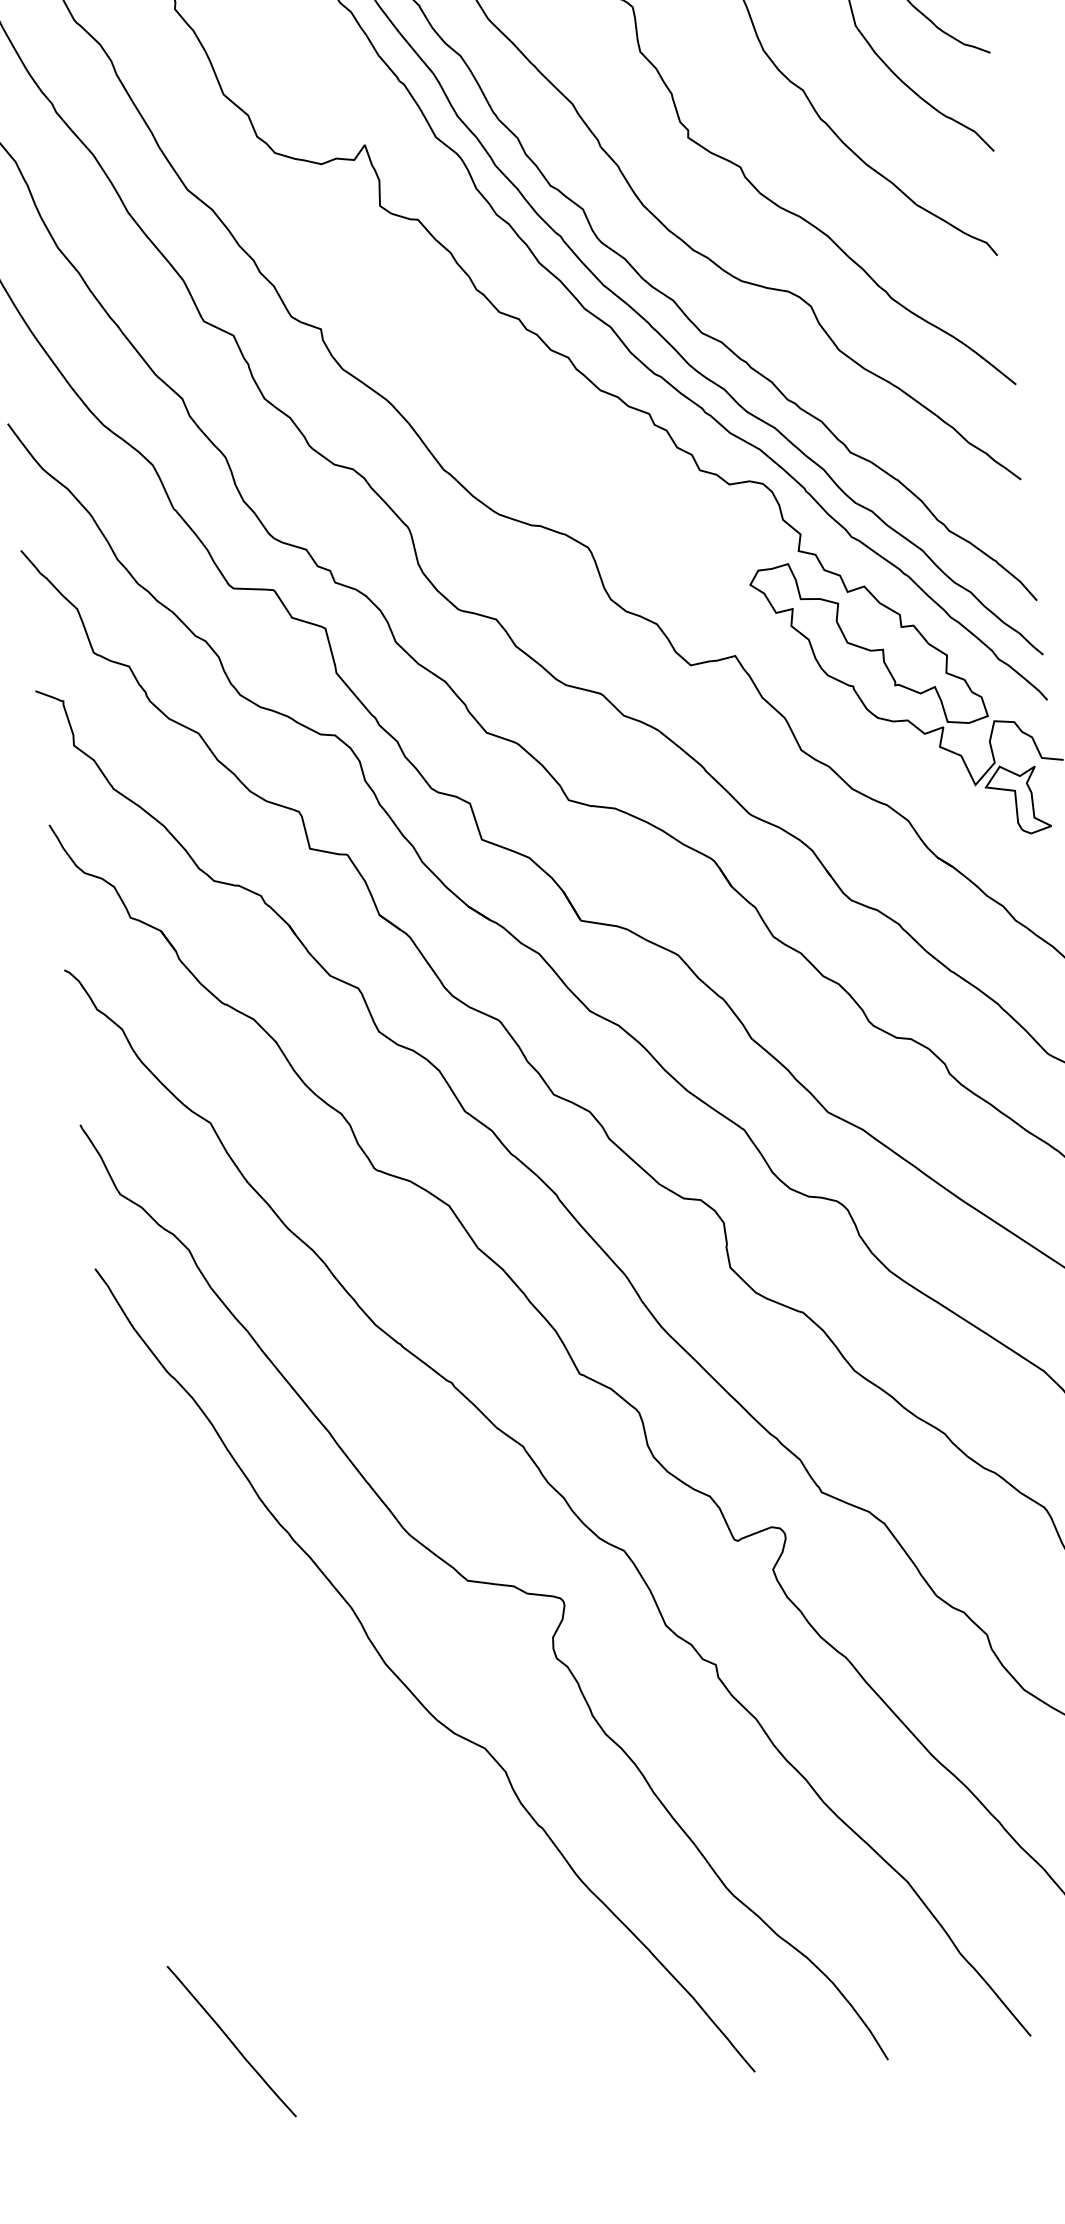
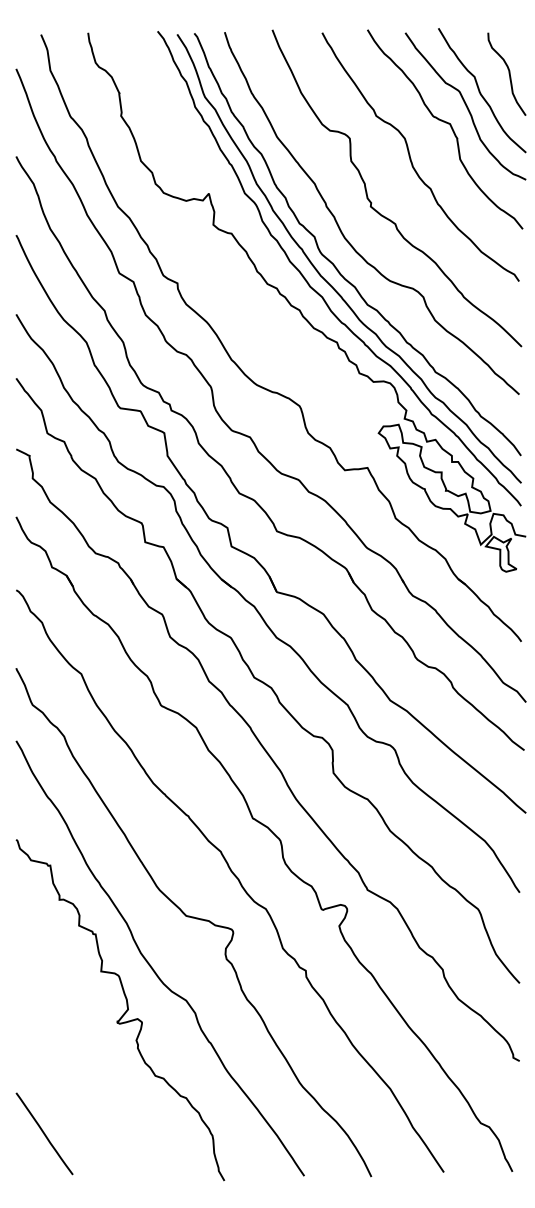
curve: (363, 1786) -> (123, 1013), added

